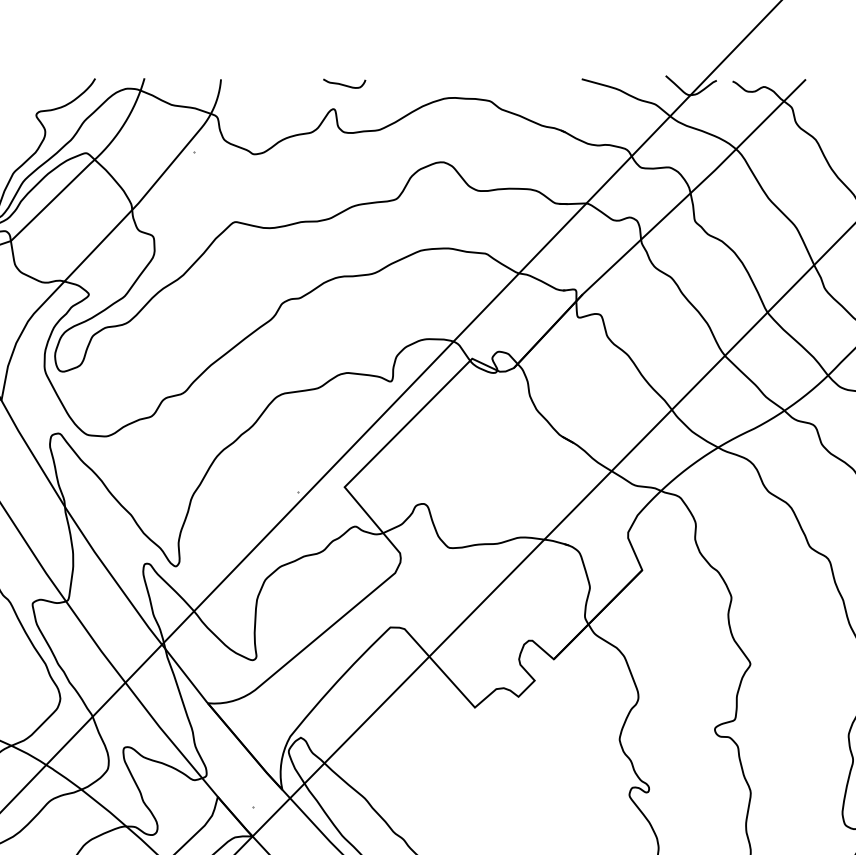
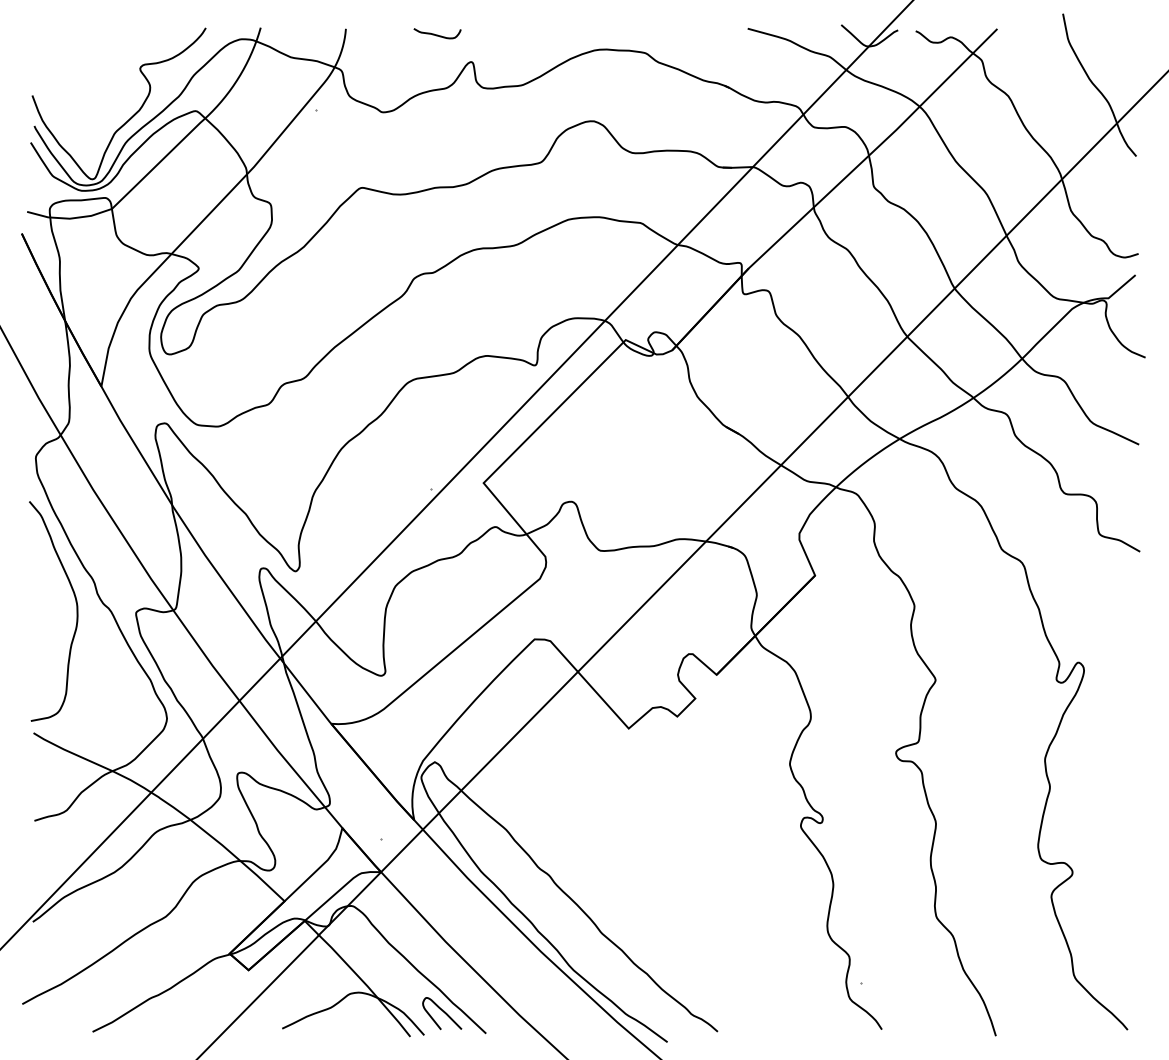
curve: (344, 84) -> (437, 34), moved

